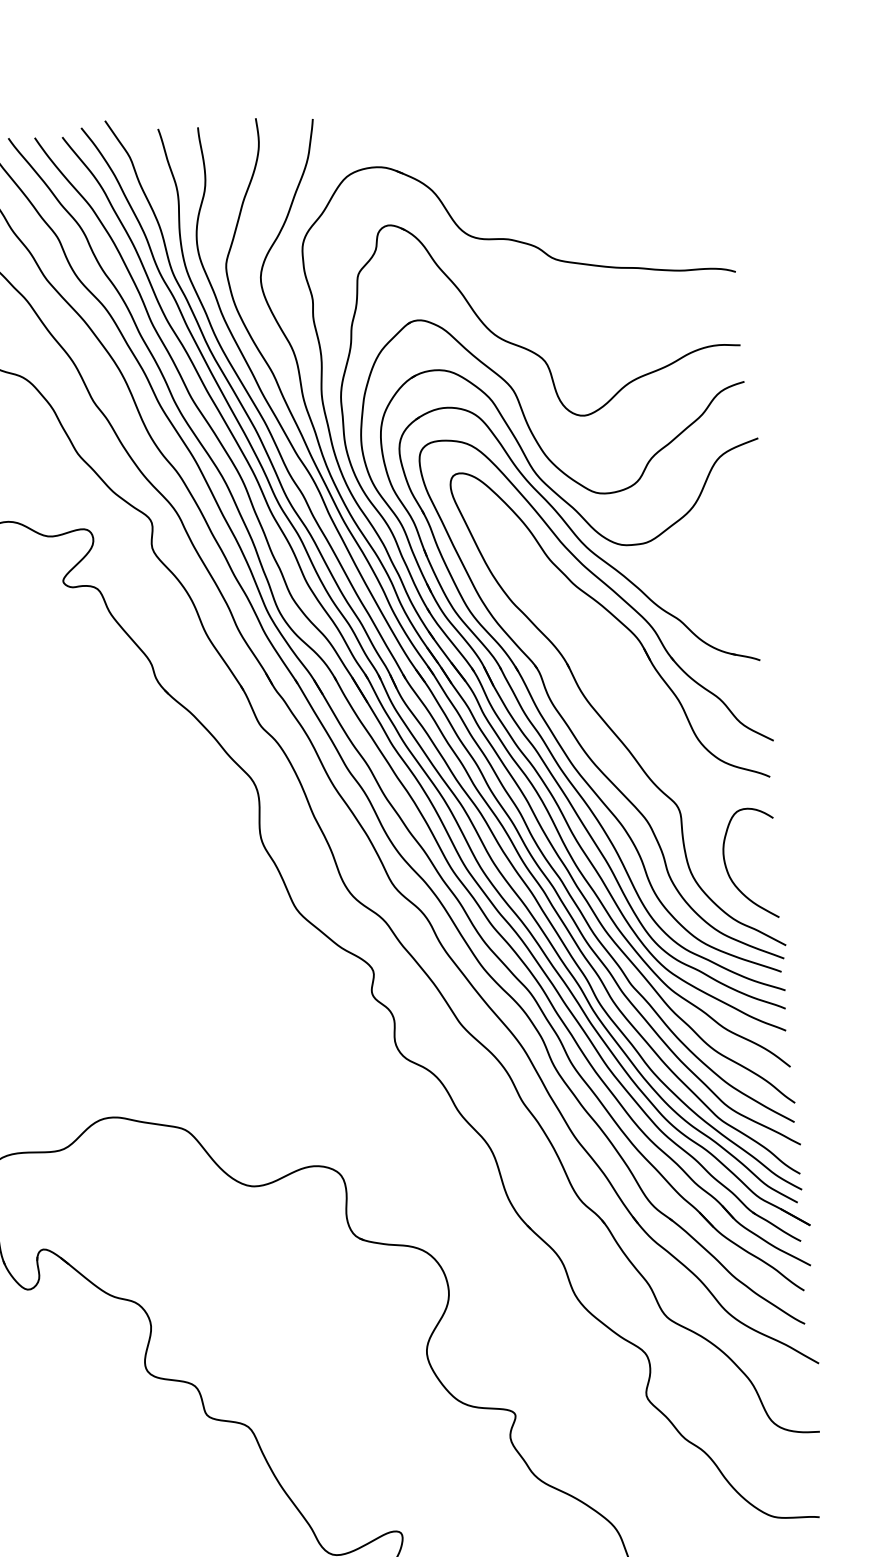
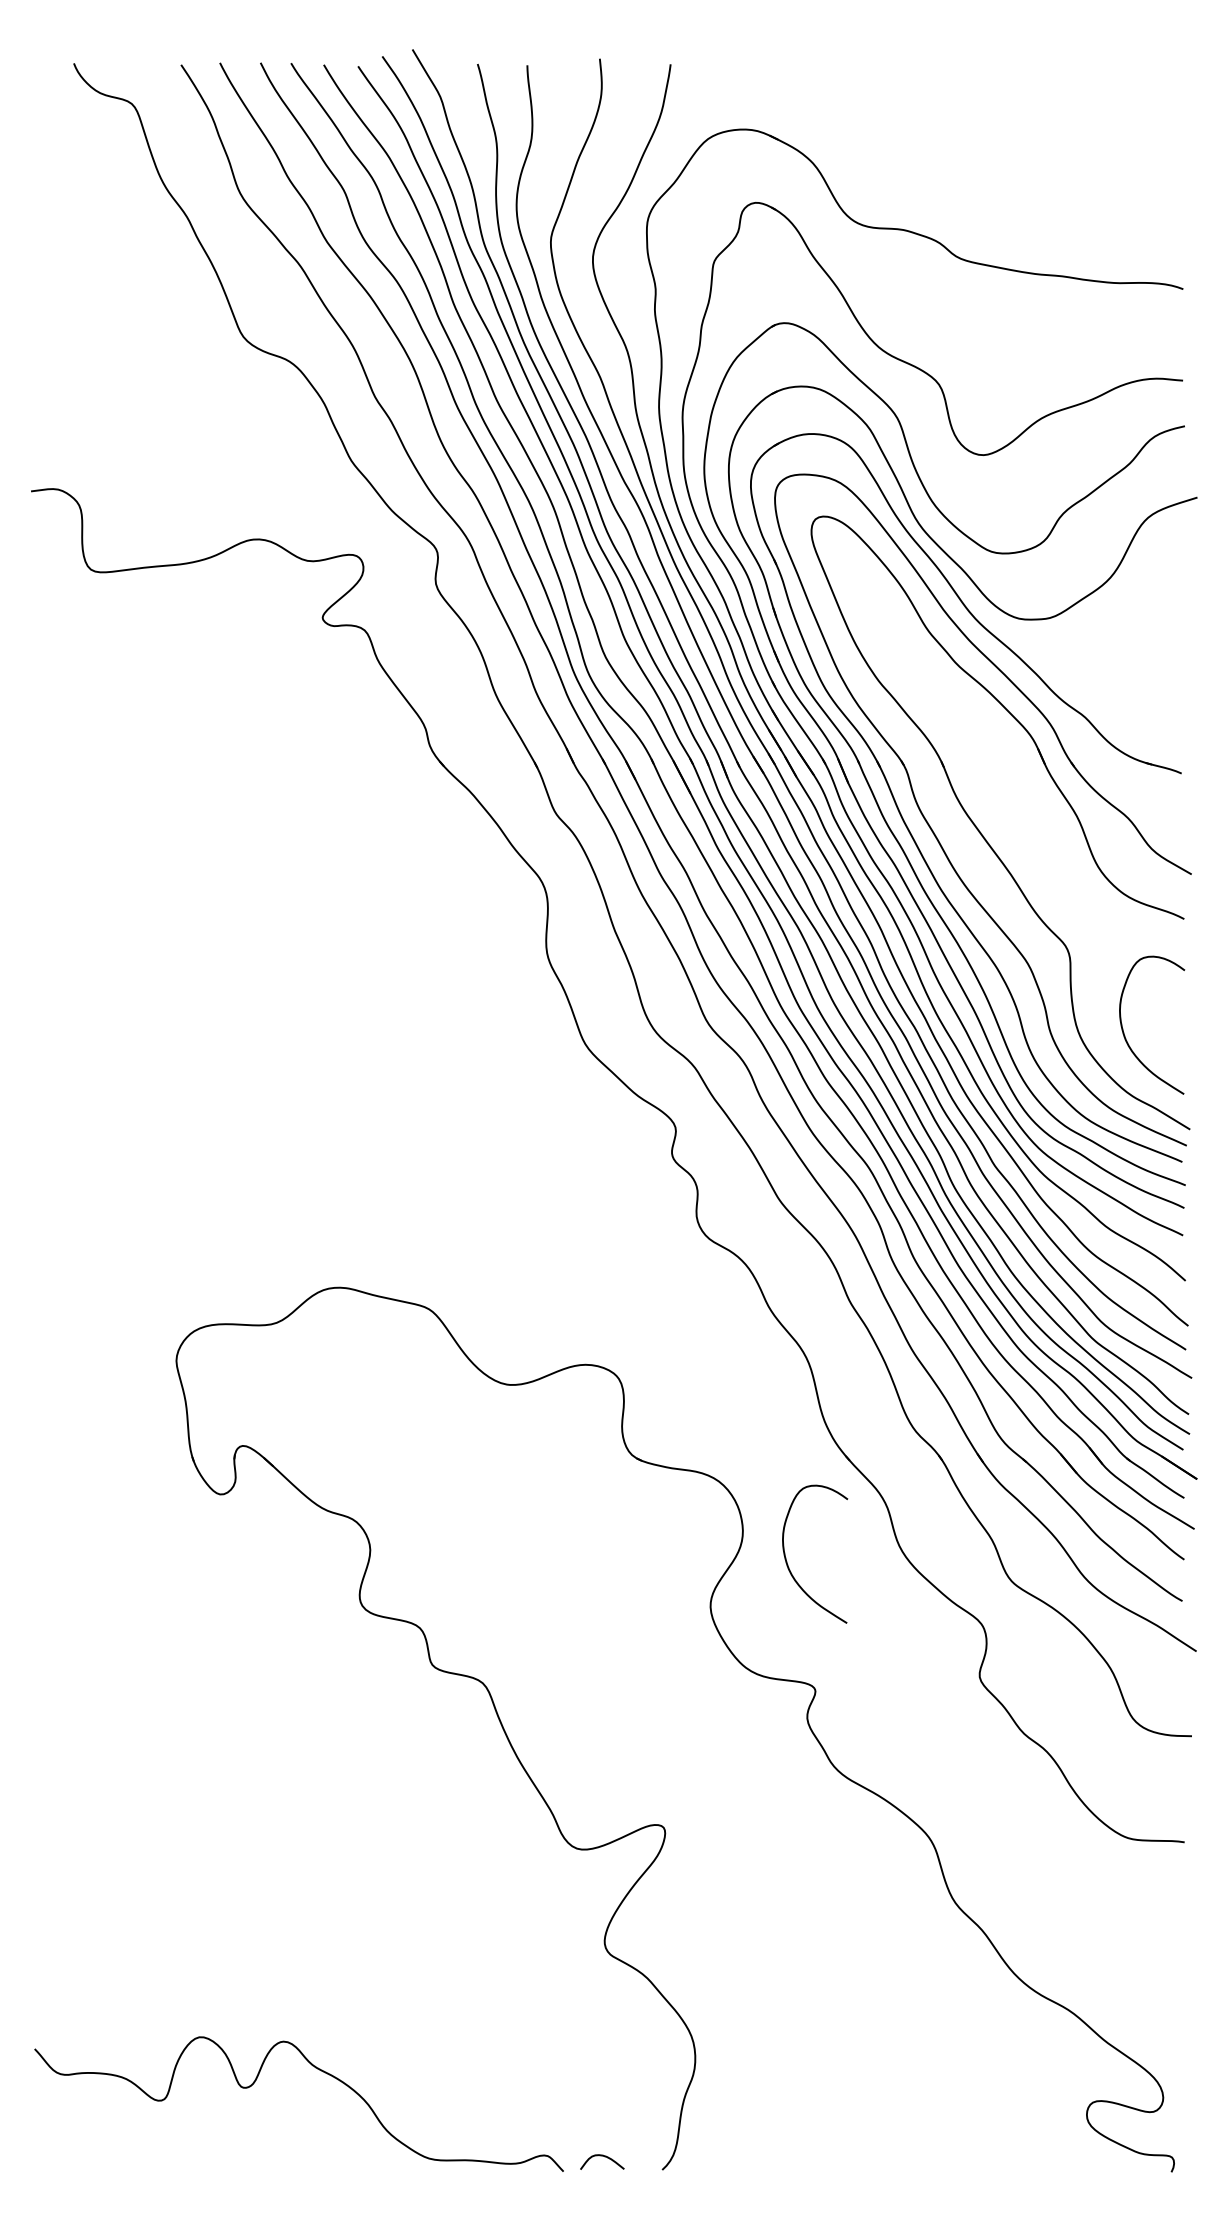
curve: (486, 1313) -> (787, 1561), added

